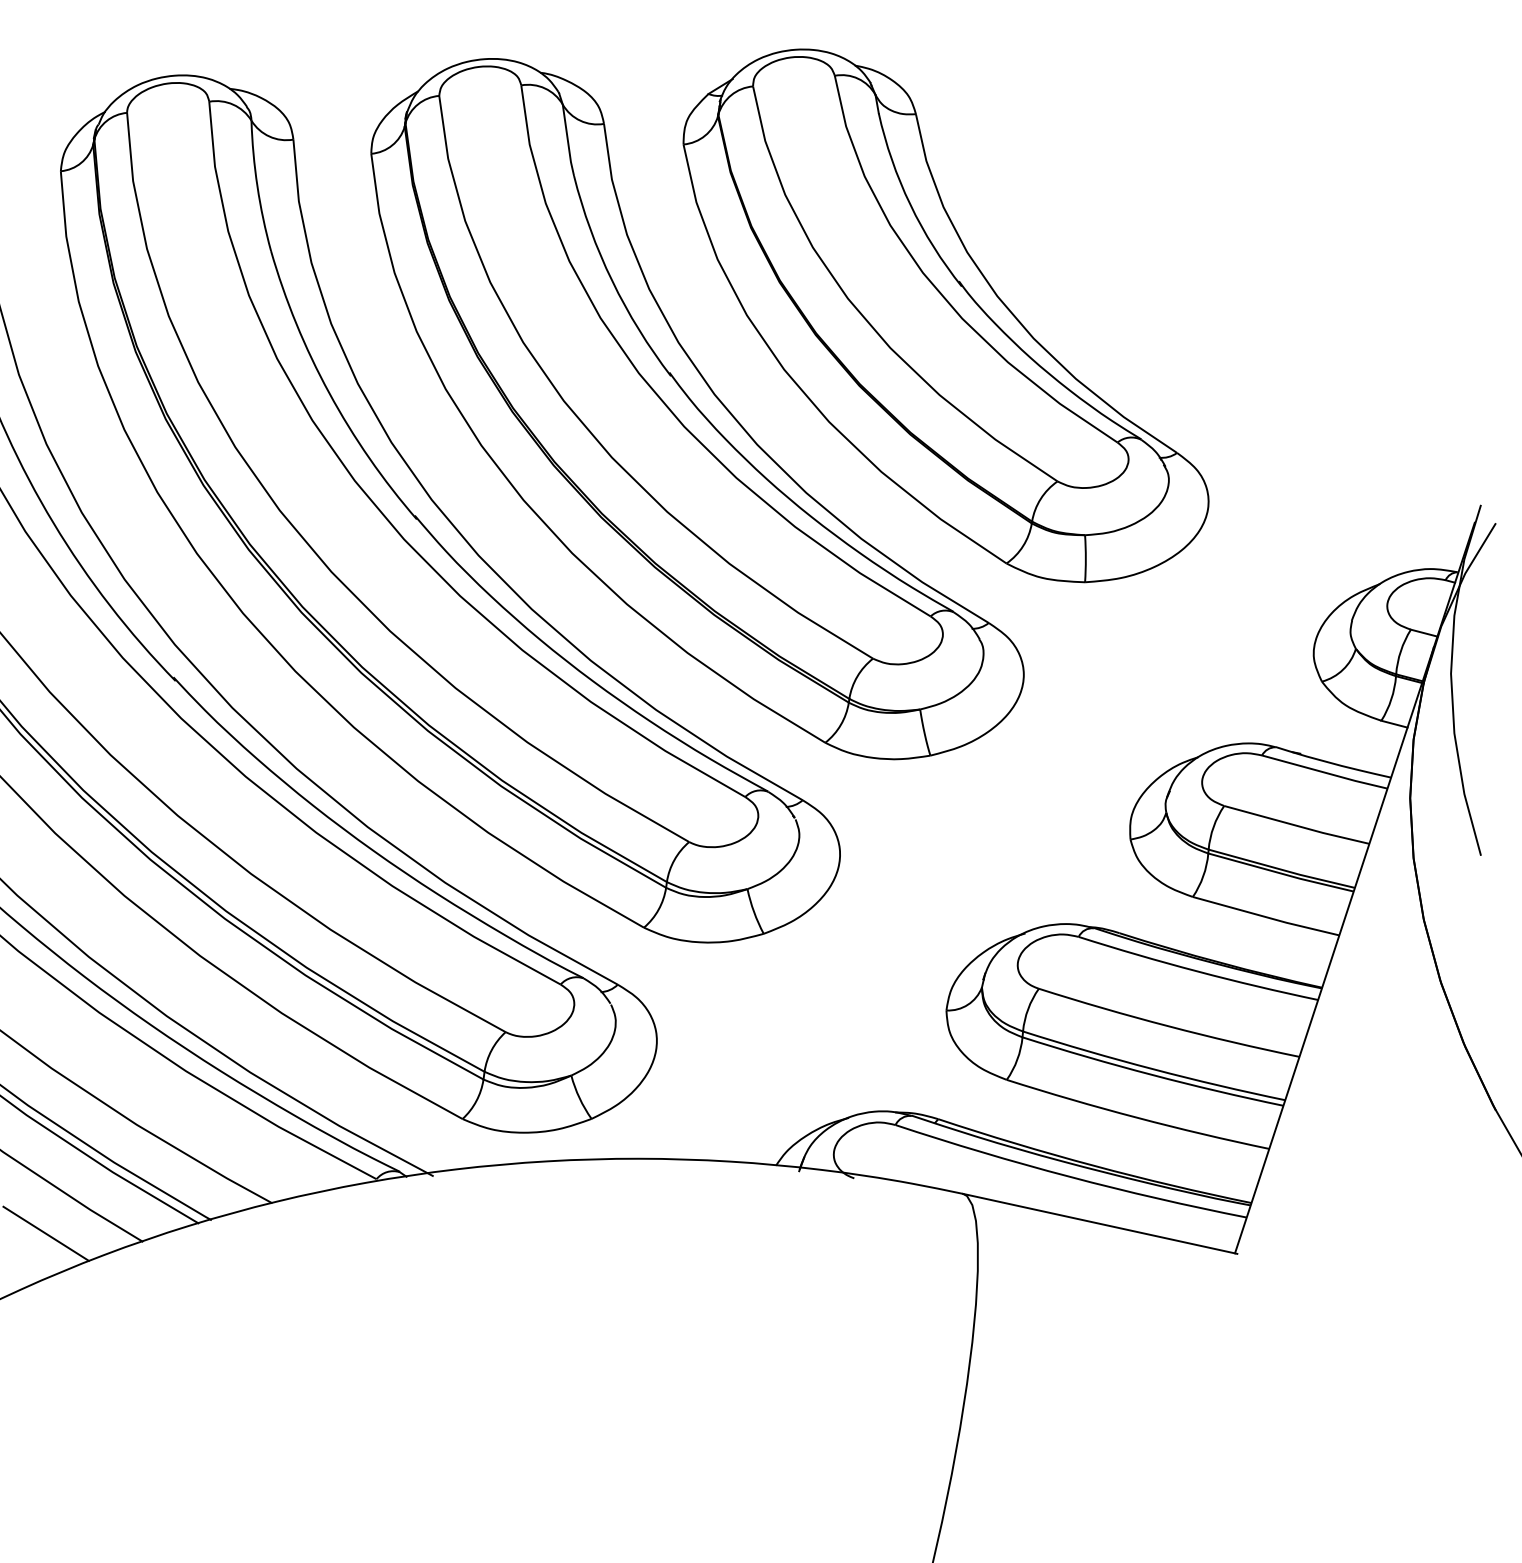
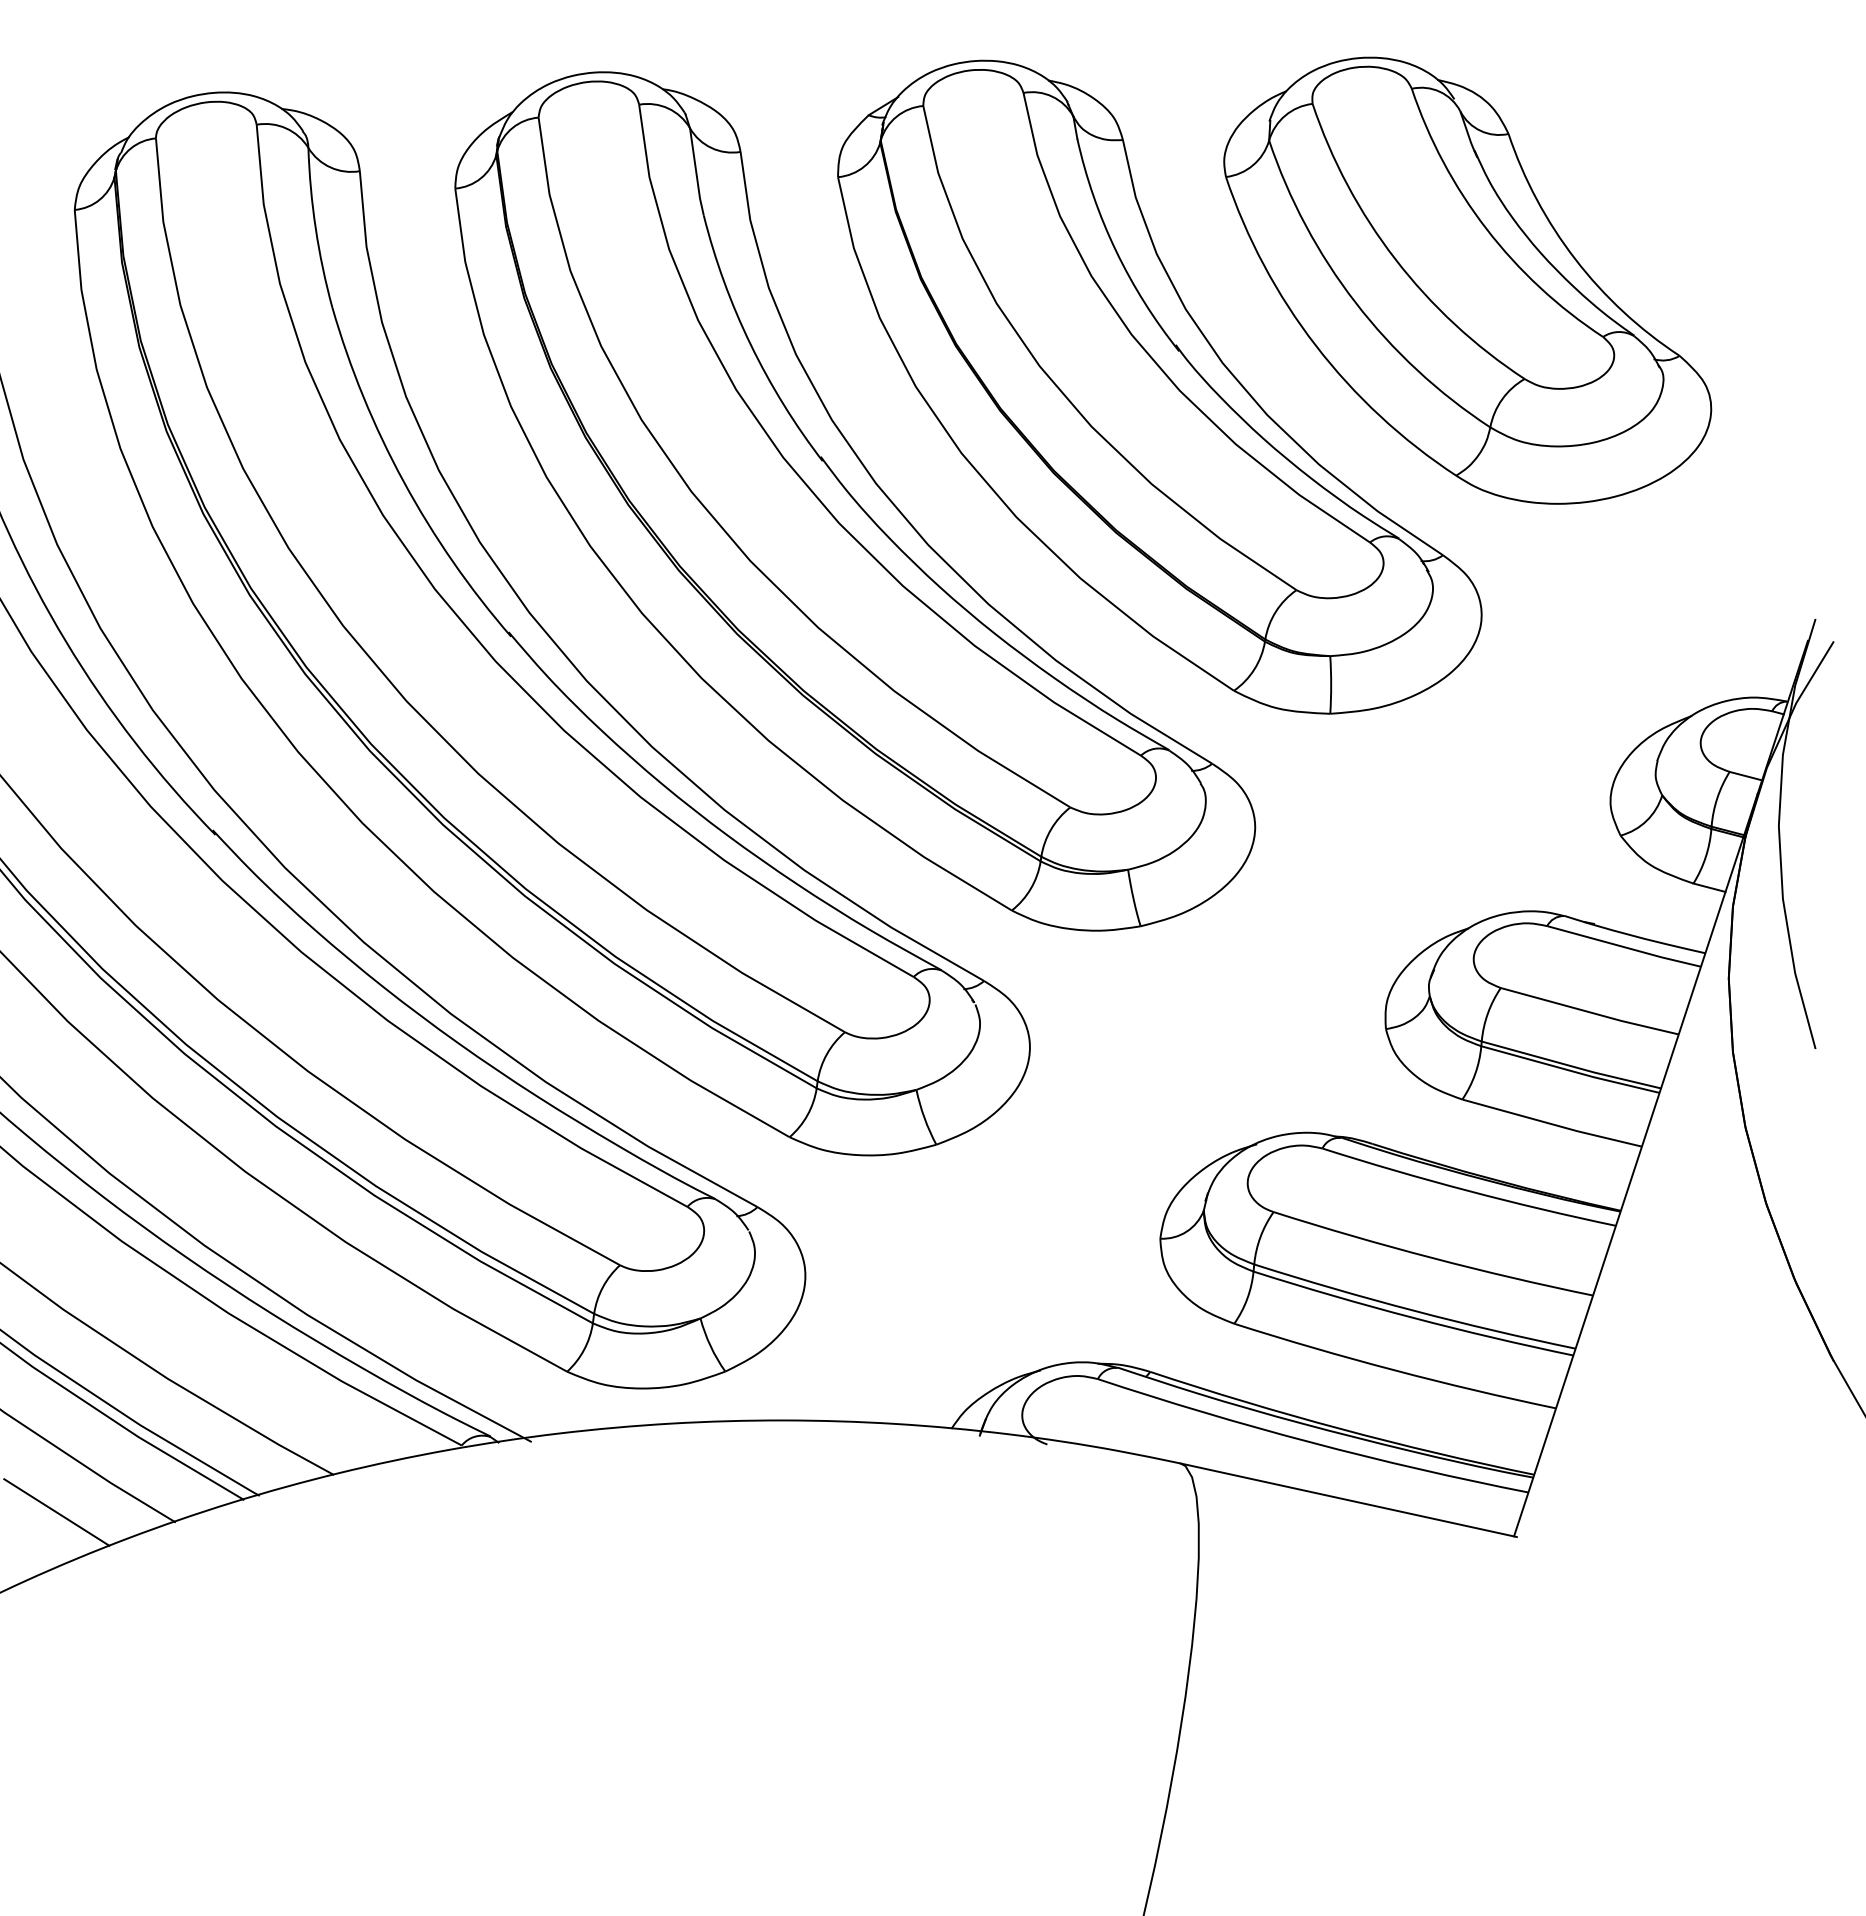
part: (1197, 228) -> (1467, 280), added

